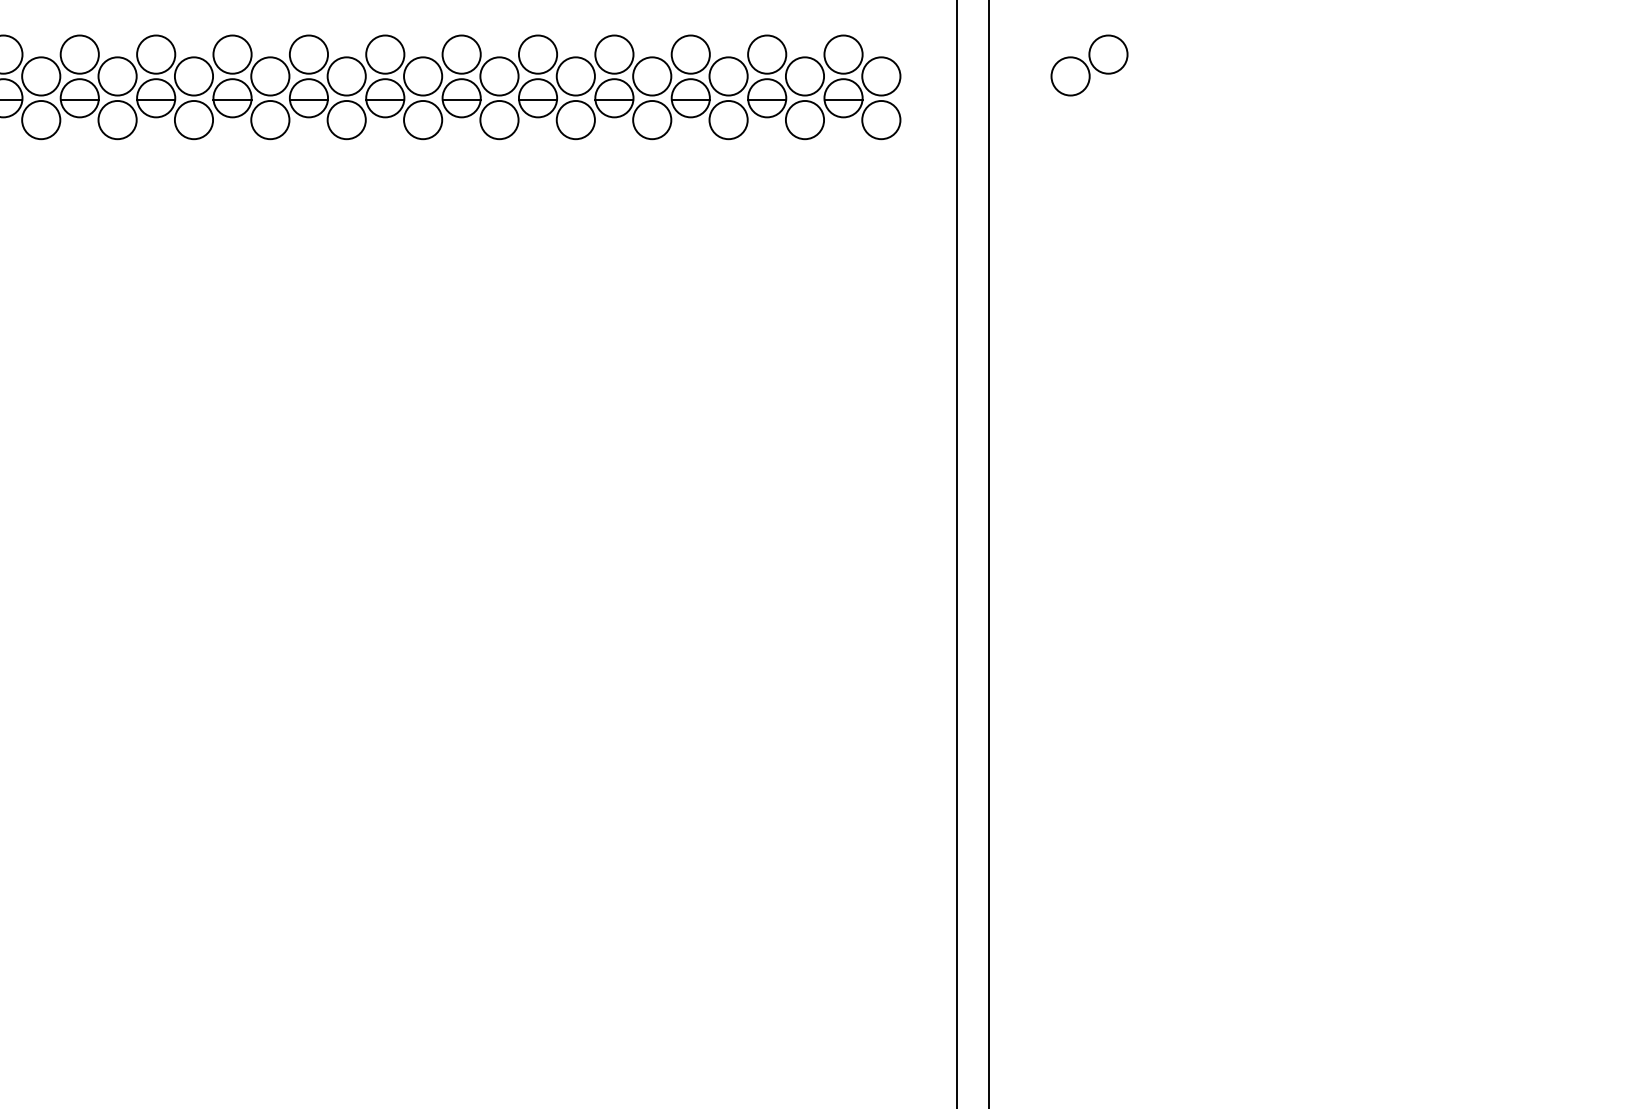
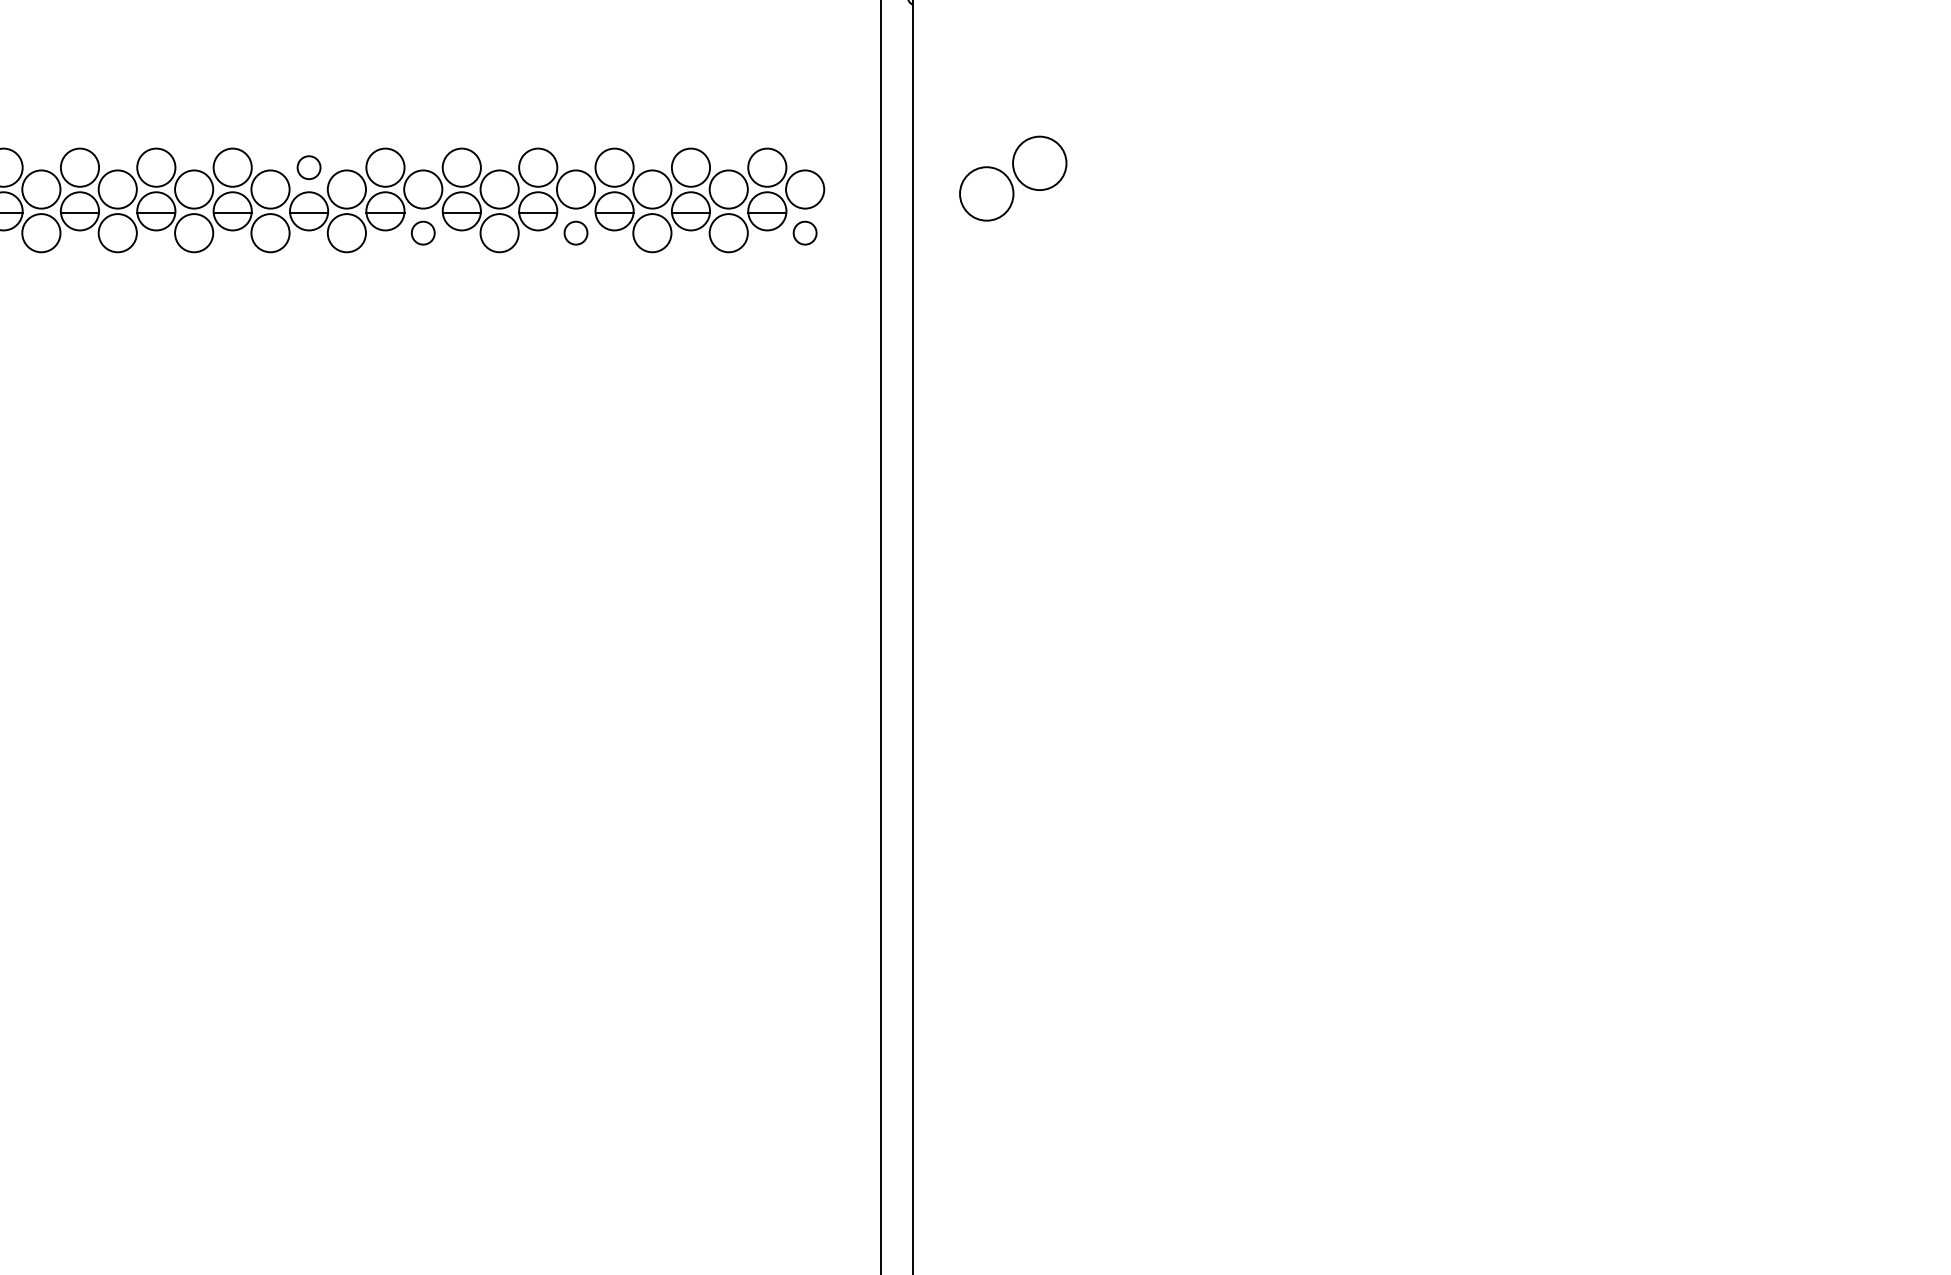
circle: (385, 54) -> (309, 167), size x0.6
part: (1089, 65) -> (1013, 178), size x1.4
circle: (499, 120) -> (423, 233), size x0.6
circle: (651, 120) -> (575, 233), size x0.6
circle: (881, 120) -> (805, 233), size x0.6

